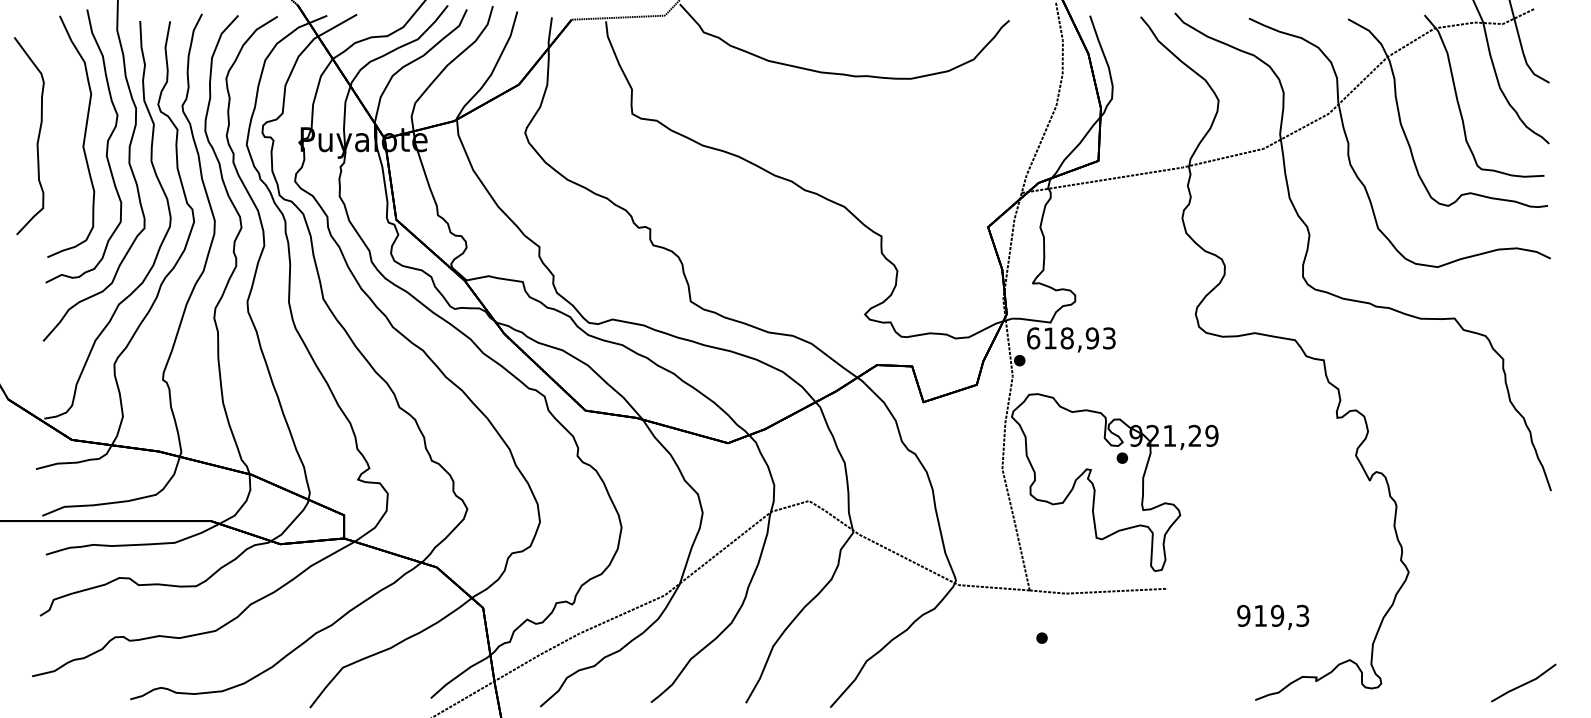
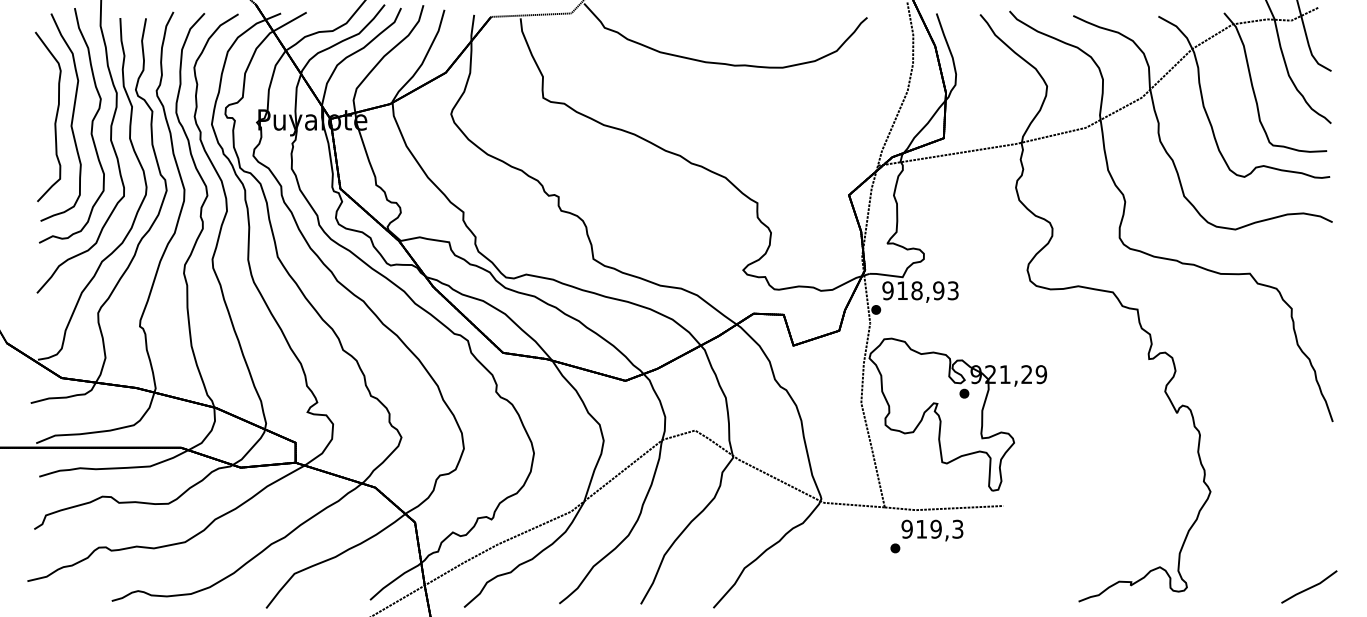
part: (37, 137) -> (55, 118), moved
text: (1033, 338) -> (888, 290), 618,93 -> 918,93
text: (1273, 616) -> (932, 529), moved

